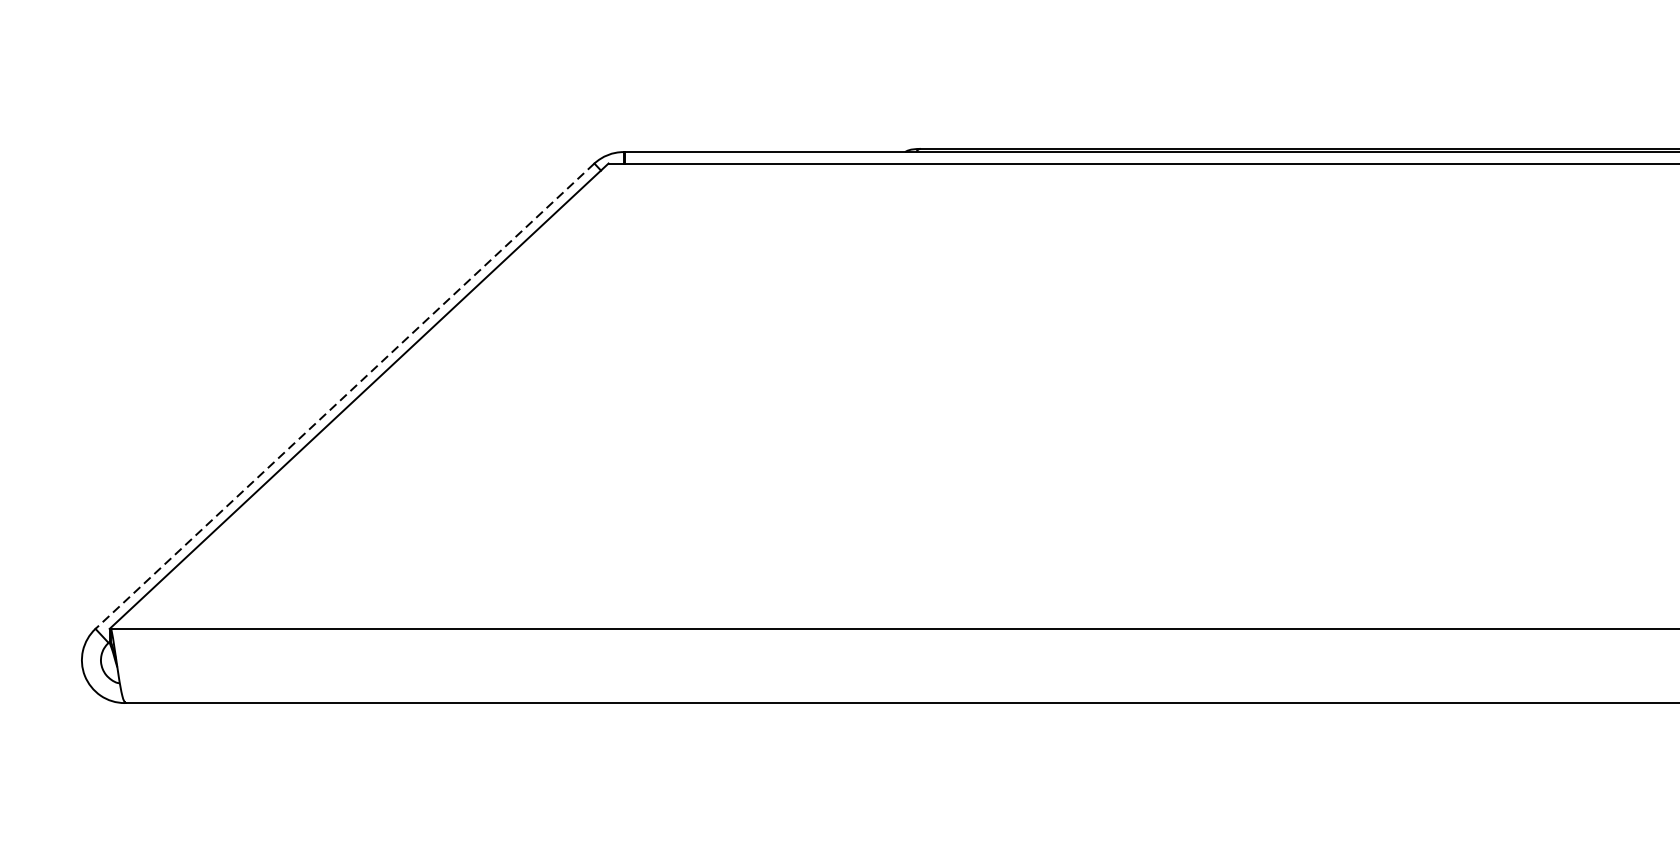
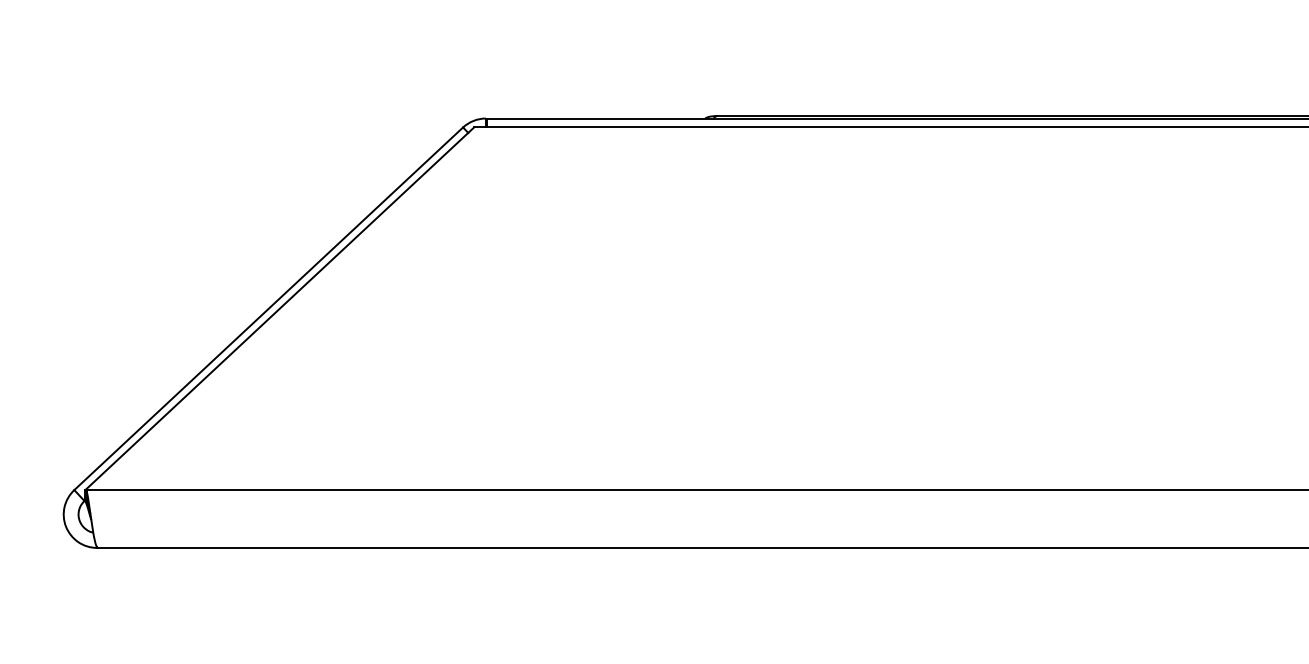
line: (344, 395) -> (268, 308), dashed -> solid

